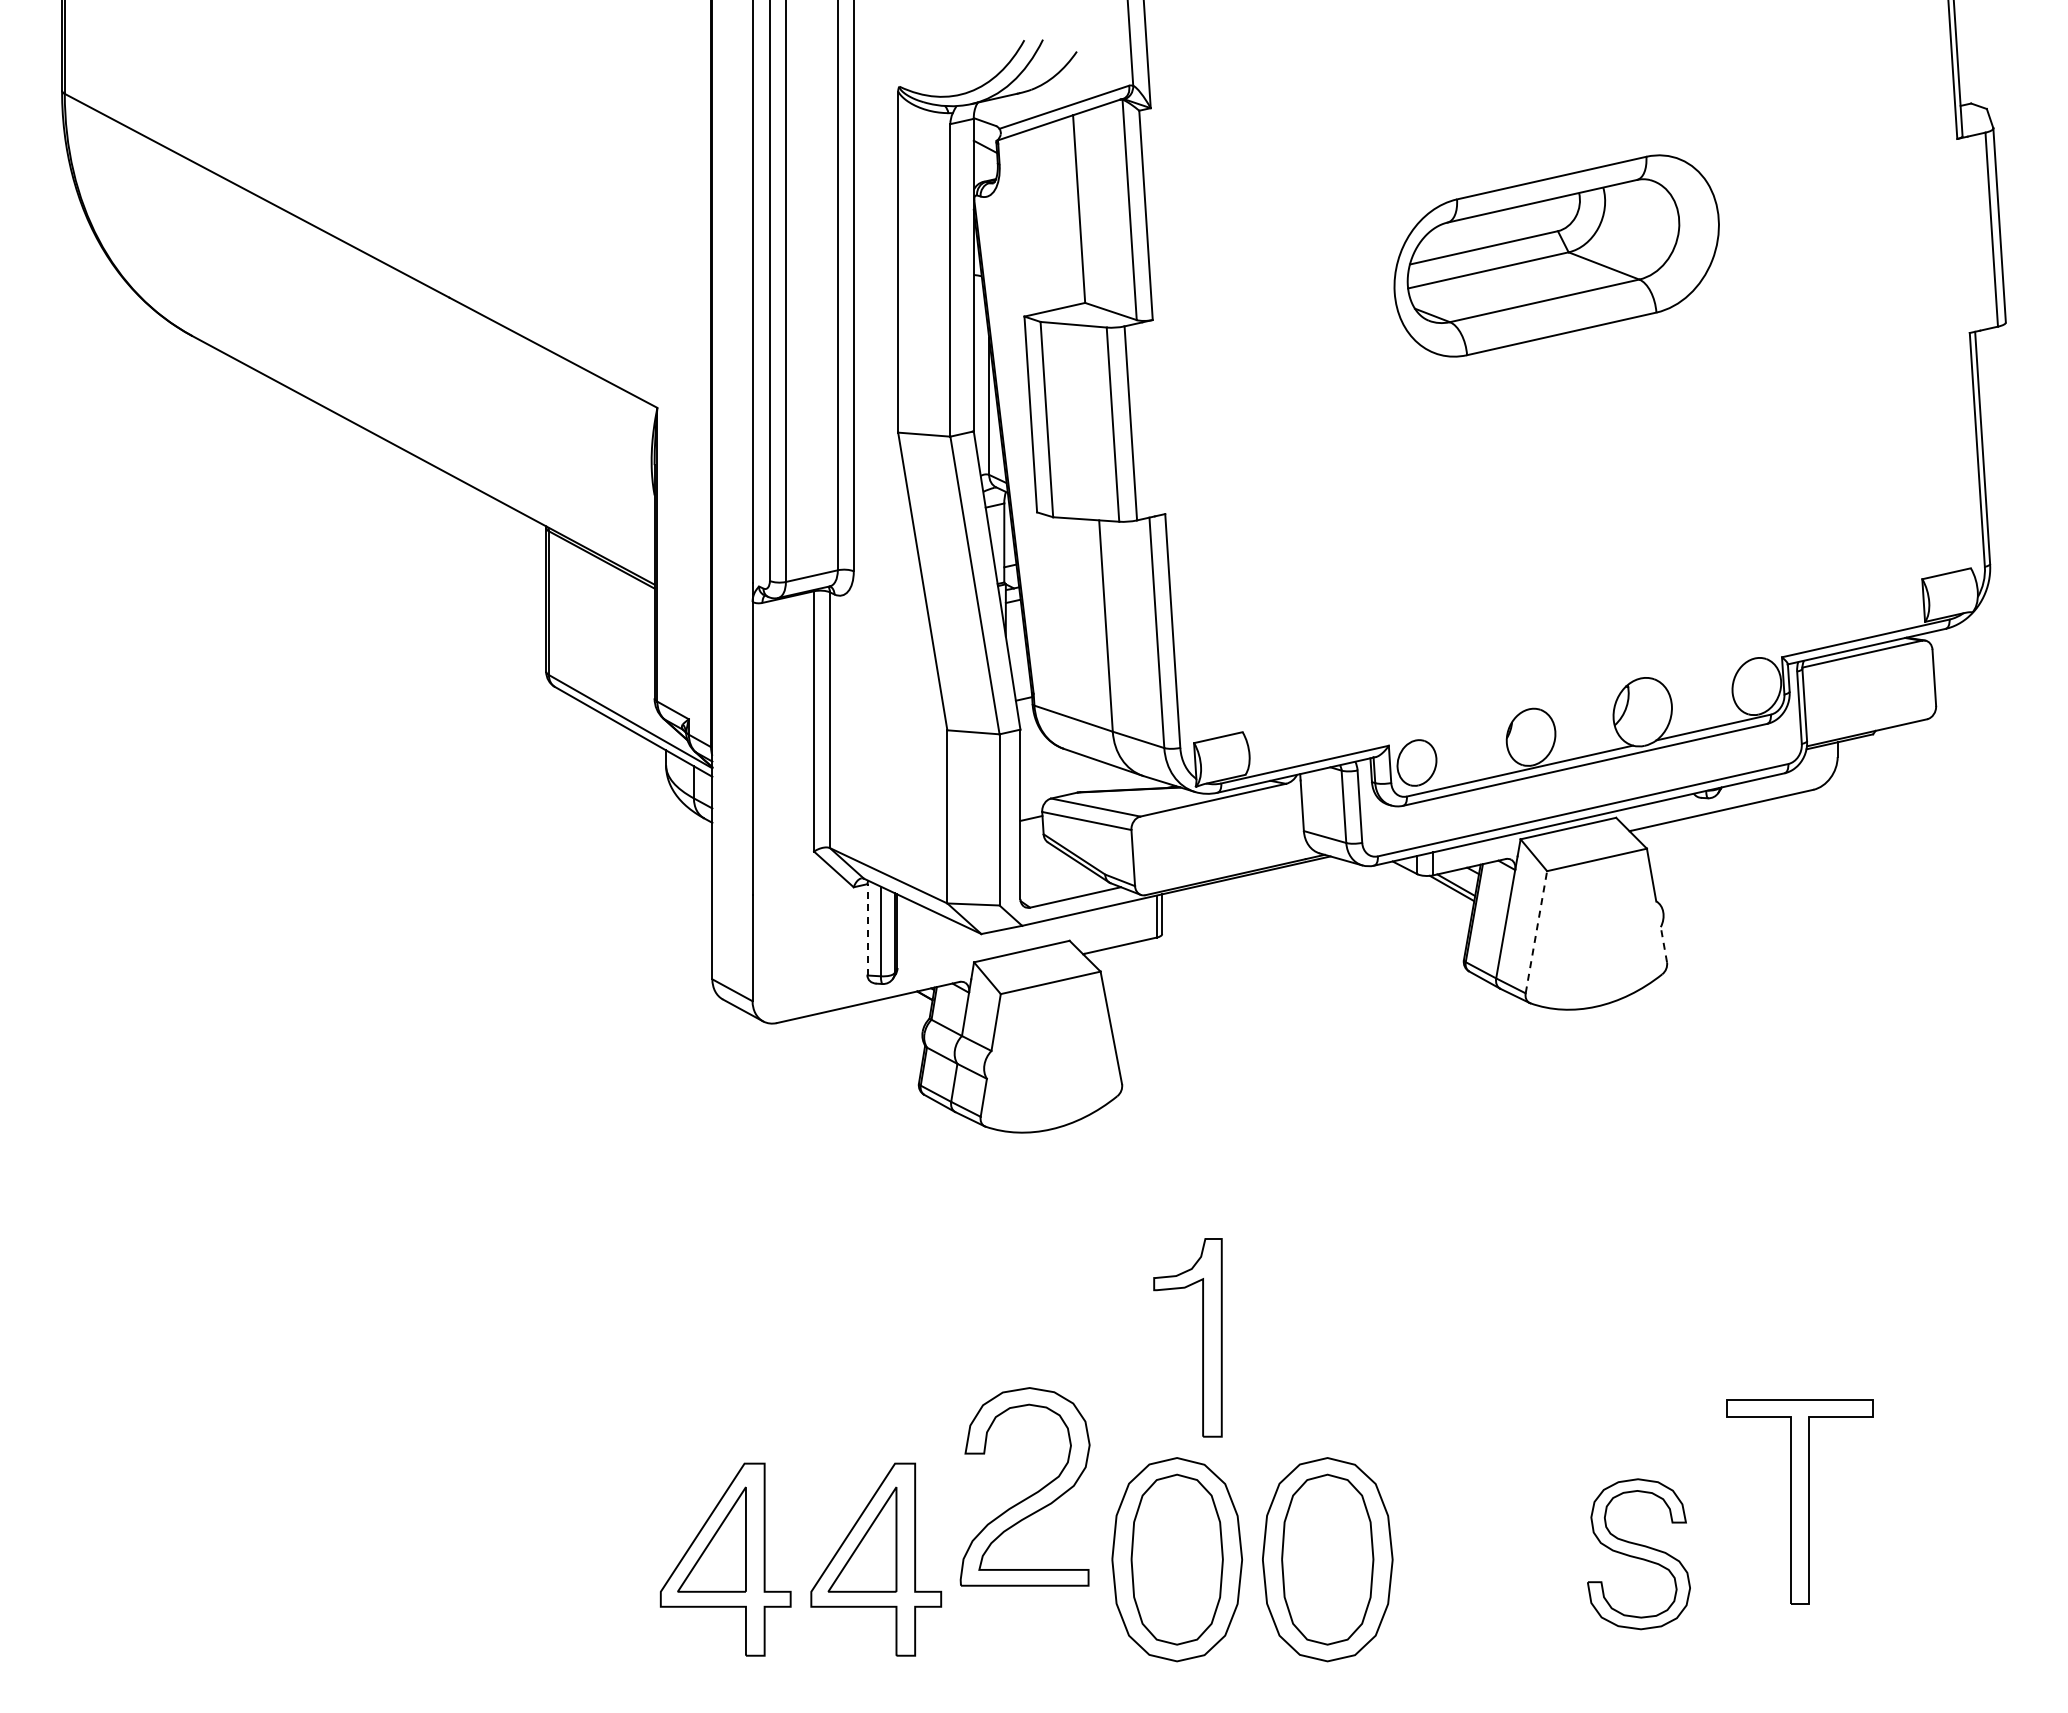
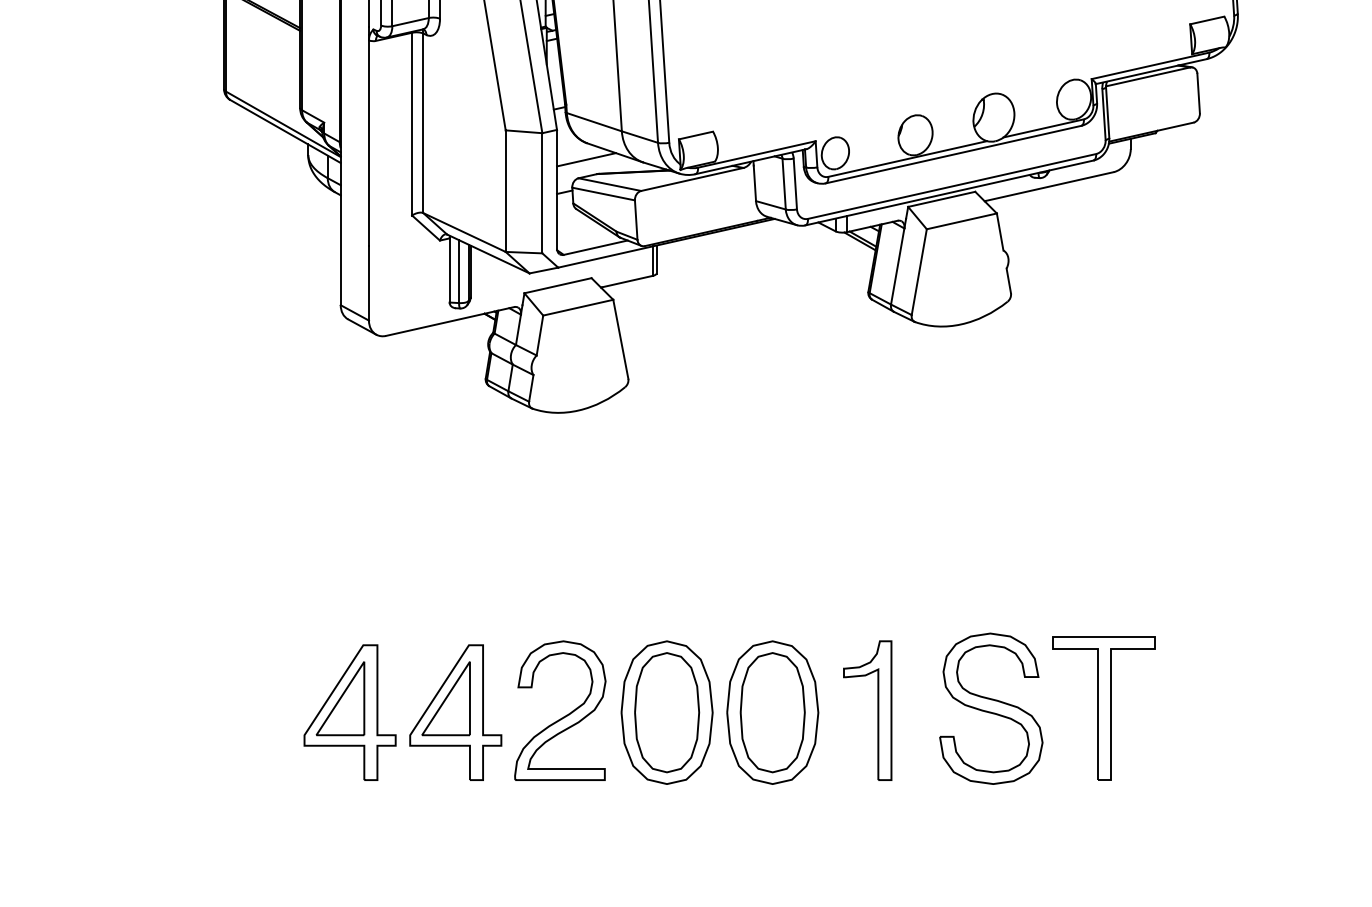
line: (1062, 771) -> (586, 159), added
line: (867, 929) -> (449, 270), dashed -> solid
line: (1536, 931) -> (919, 271), dashed -> solid
line: (1663, 944) -> (1008, 280), dashed -> solid
part: (1202, 1337) -> (877, 710), moved
part: (1029, 1495) -> (563, 716), moved
part: (1799, 1501) -> (1103, 708), moved
part: (1638, 1554) -> (990, 709), size x1.43

